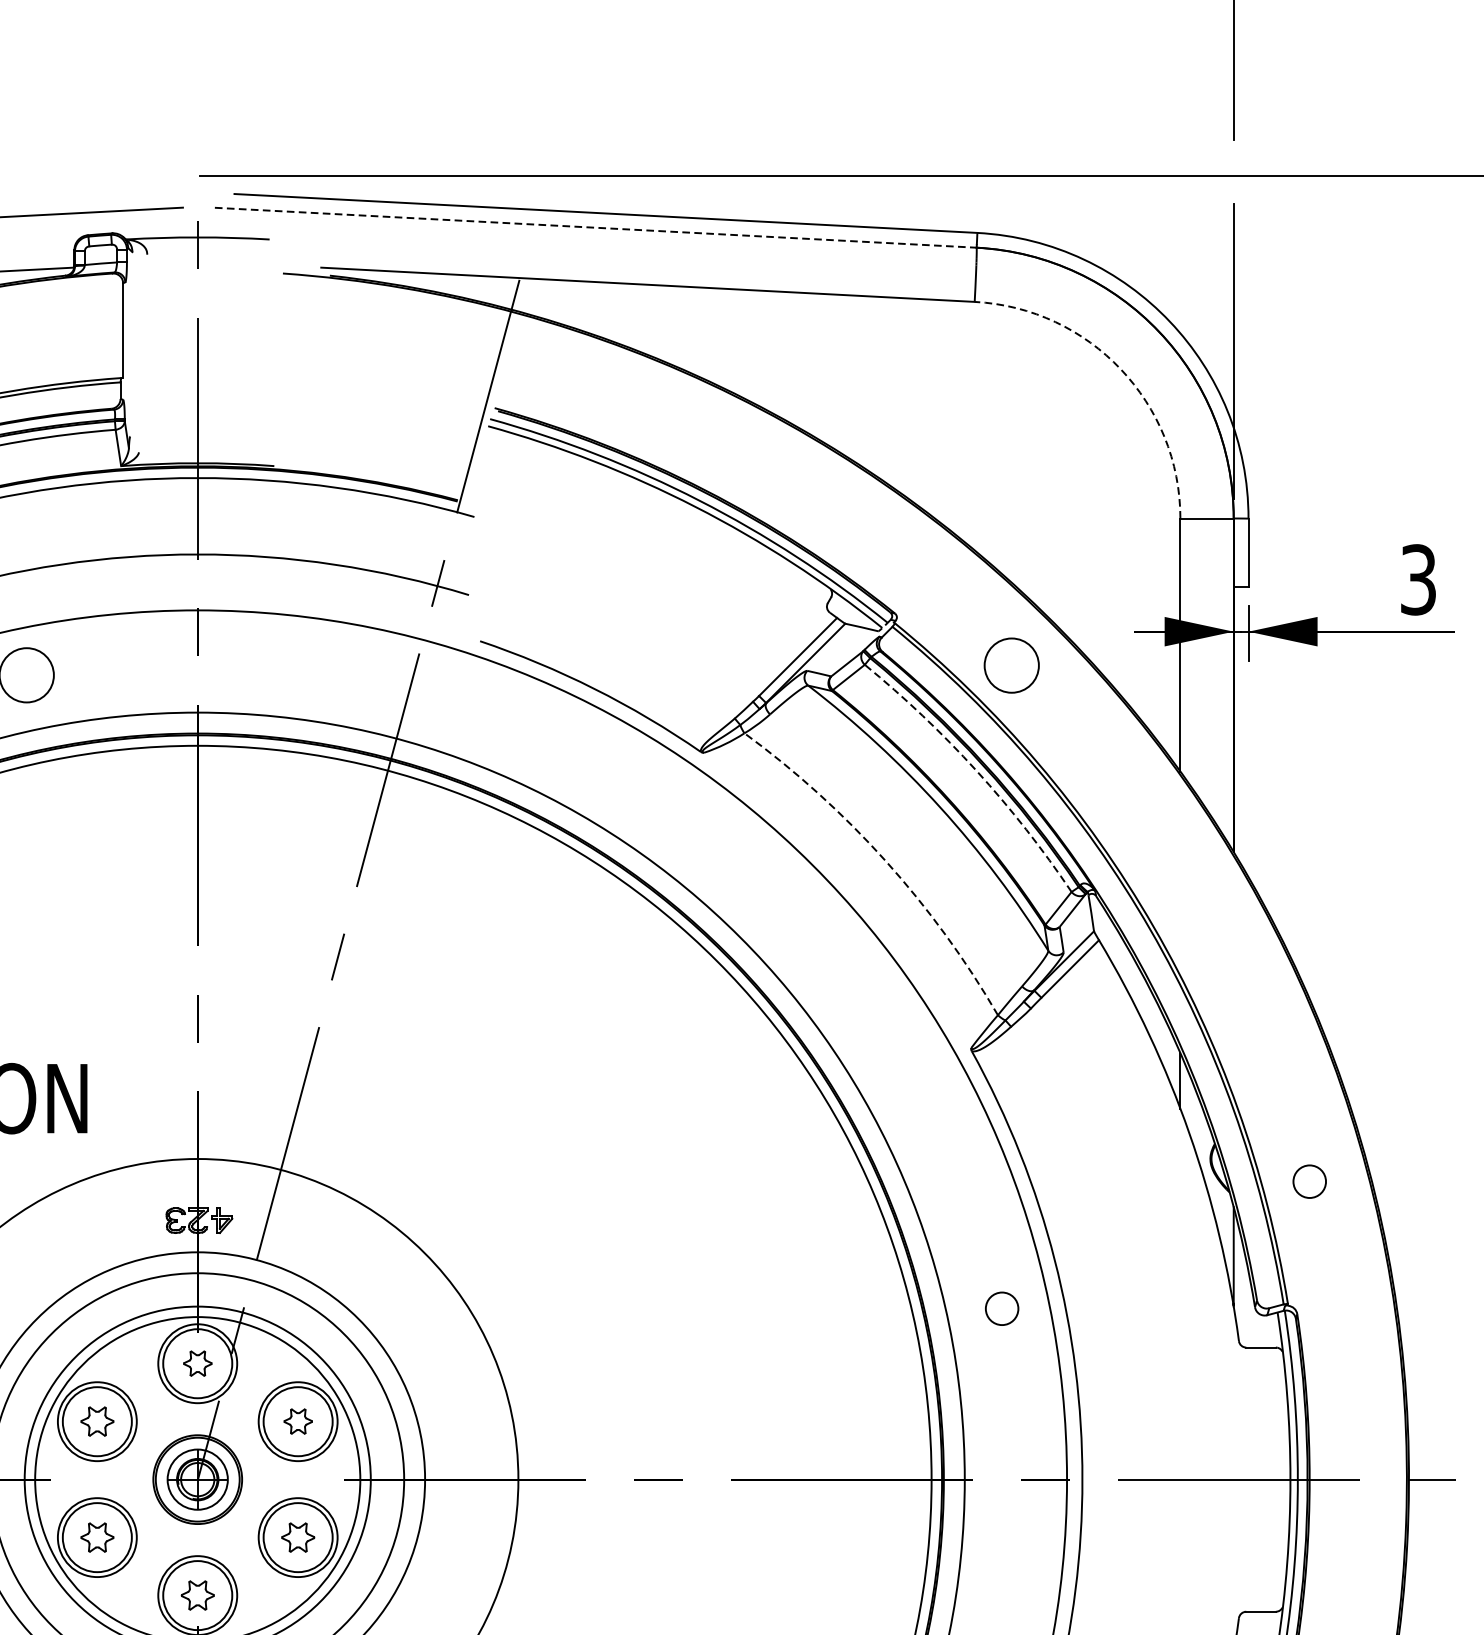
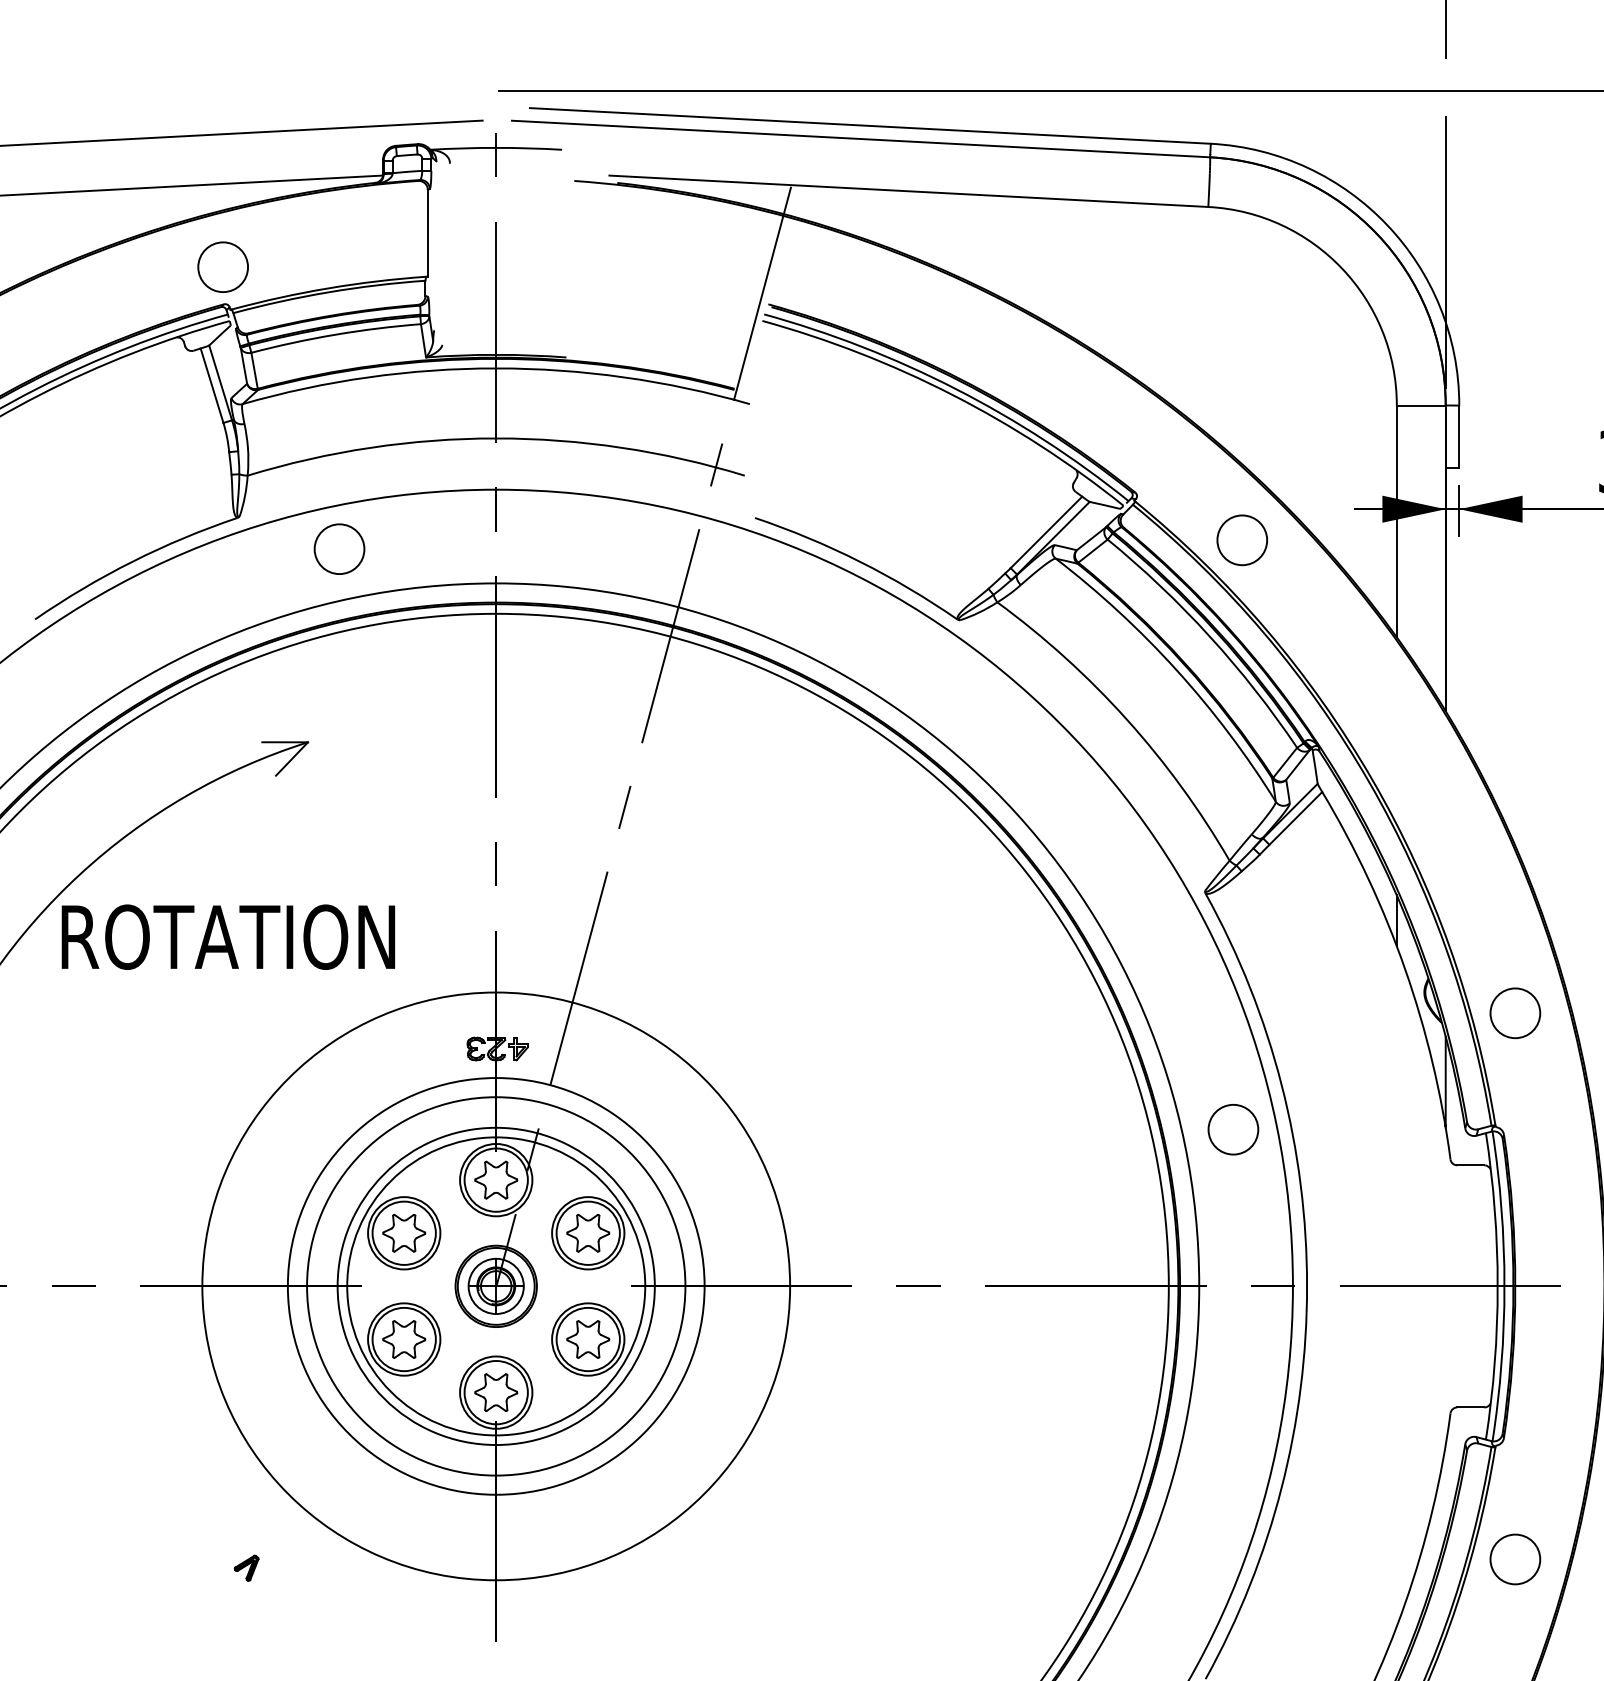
line: (596, 228) -> (861, 139), dashed -> solid
arc: (1121, 369) -> (1342, 268), dashed -> solid
arc: (977, 770) -> (1210, 636), dashed -> solid
arc: (885, 861) -> (1126, 719), dashed -> solid
circle: (1309, 1181) -> (1515, 1013), size x1.67
circle: (1002, 1308) -> (1233, 1129), size x1.67
part: (198, 1363) -> (496, 1179), size x1.67
part: (97, 1420) -> (404, 1232), size x1.43
part: (298, 1420) -> (588, 1232), size x1.67
part: (97, 1537) -> (404, 1339), size x1.43
part: (298, 1537) -> (588, 1339), size x1.43
part: (198, 1595) -> (496, 1392), size x1.43

